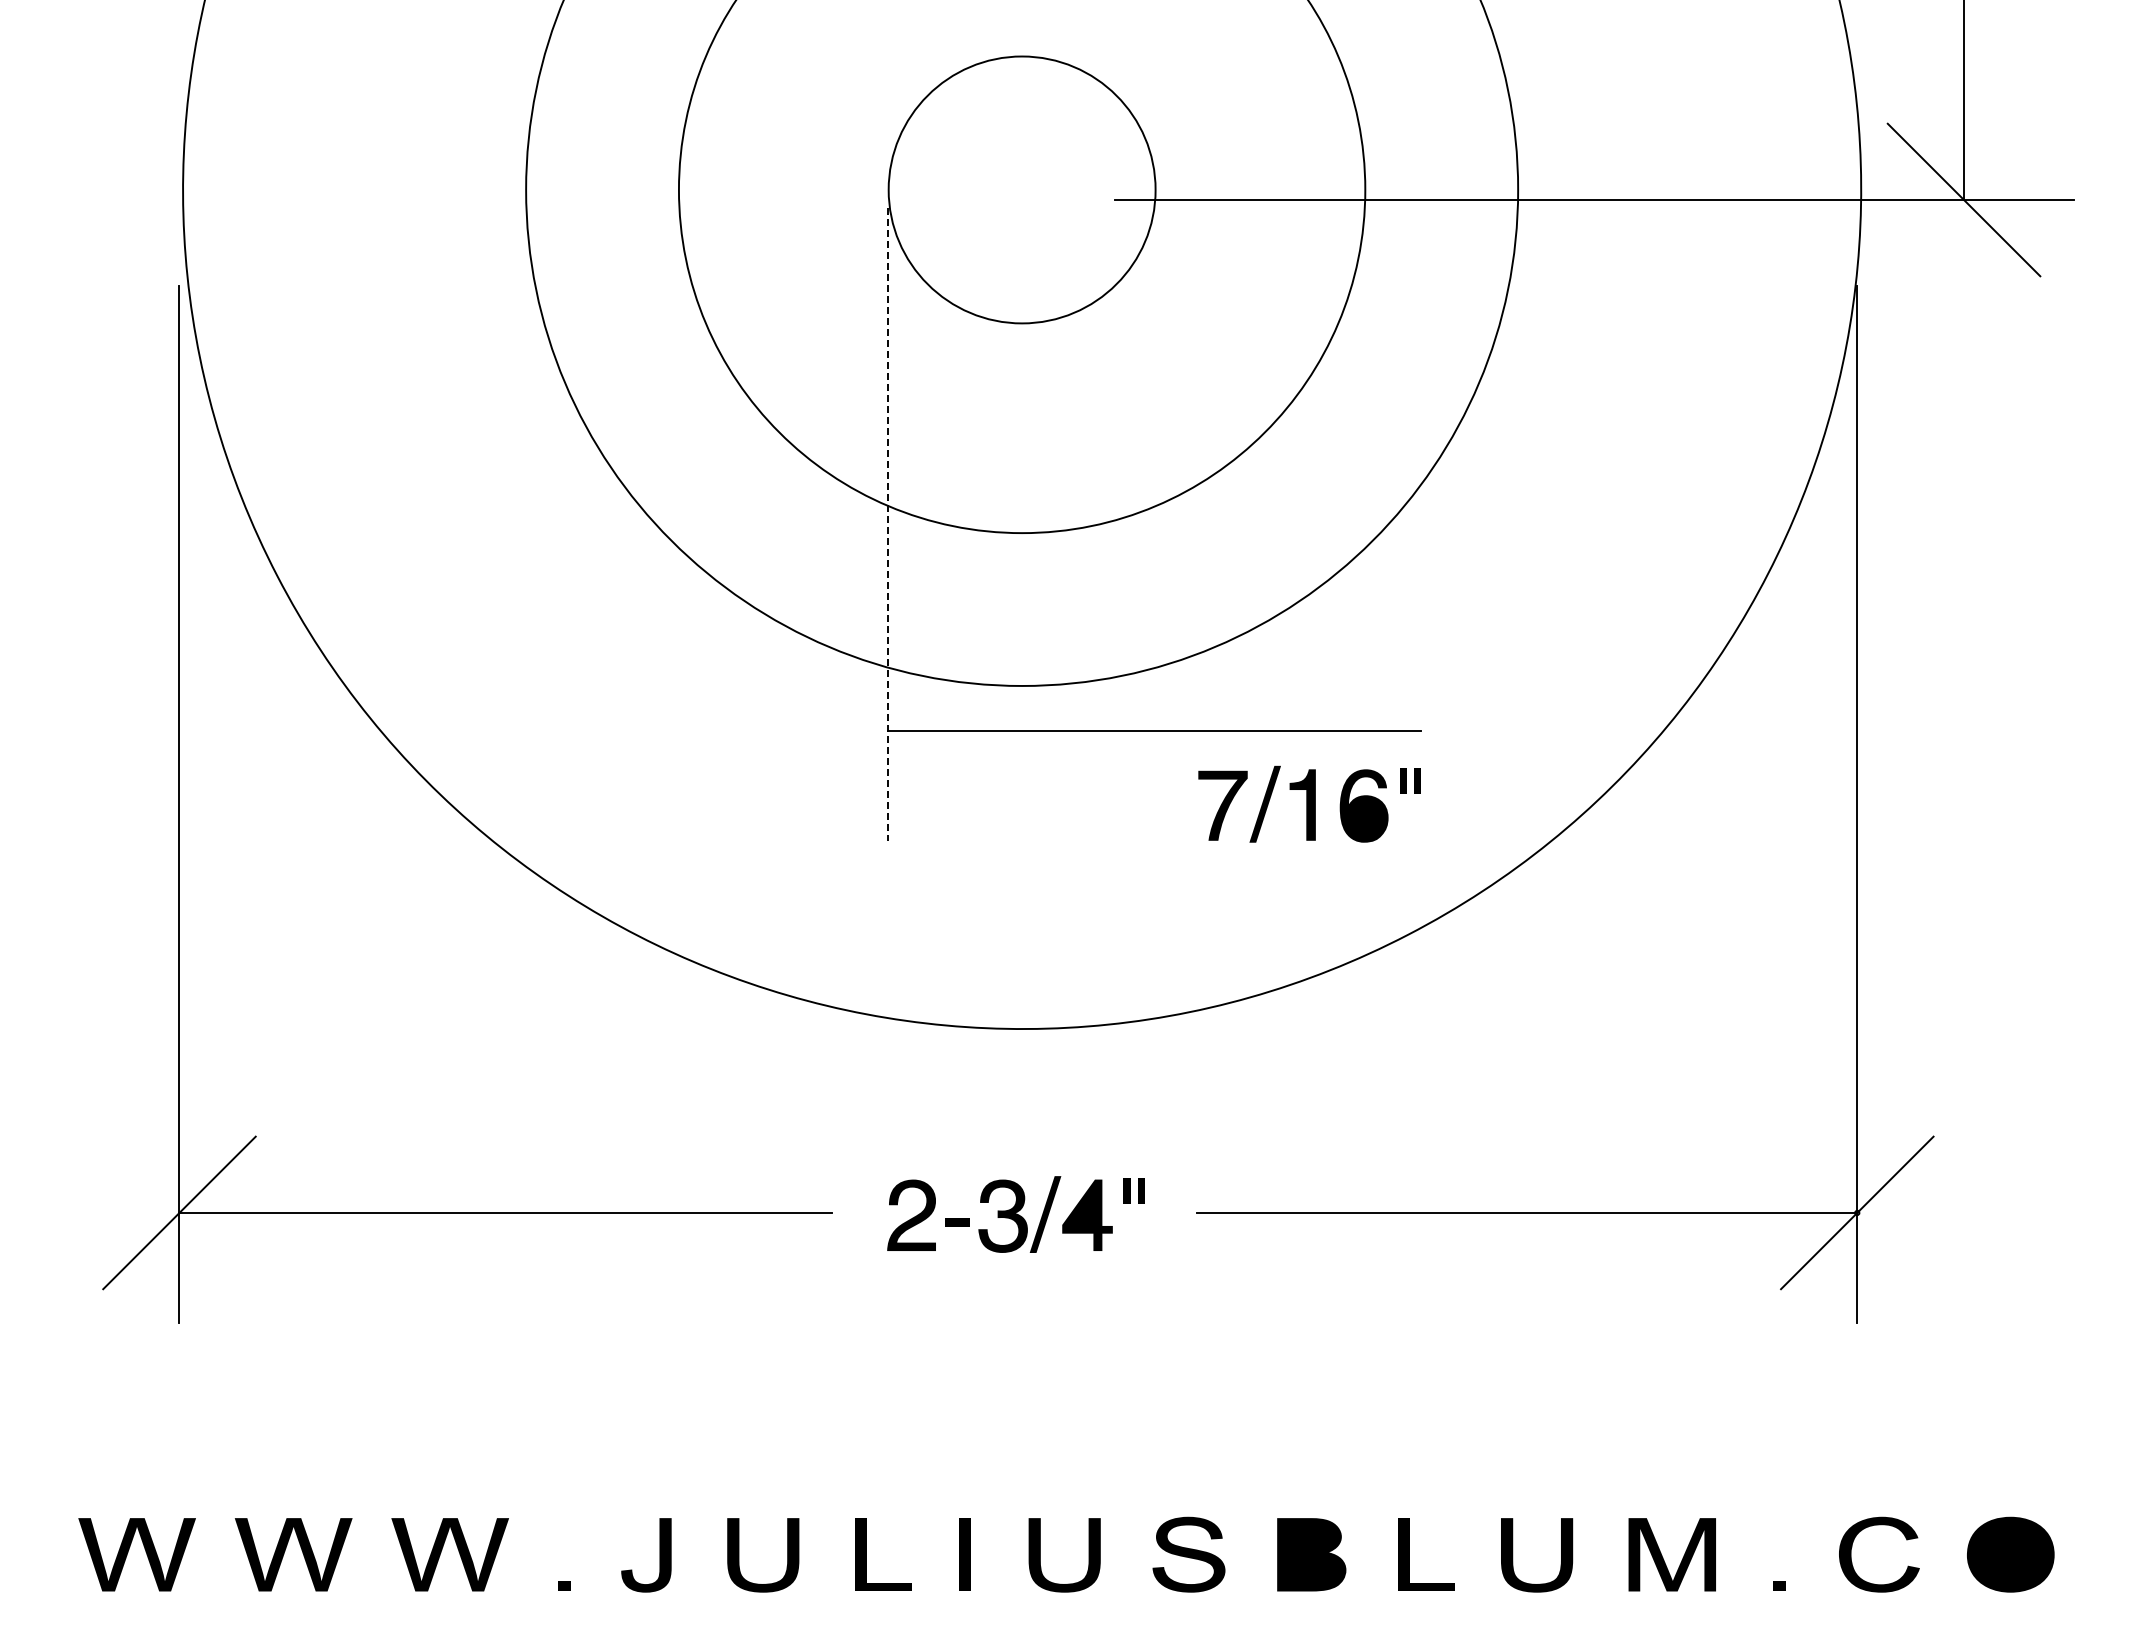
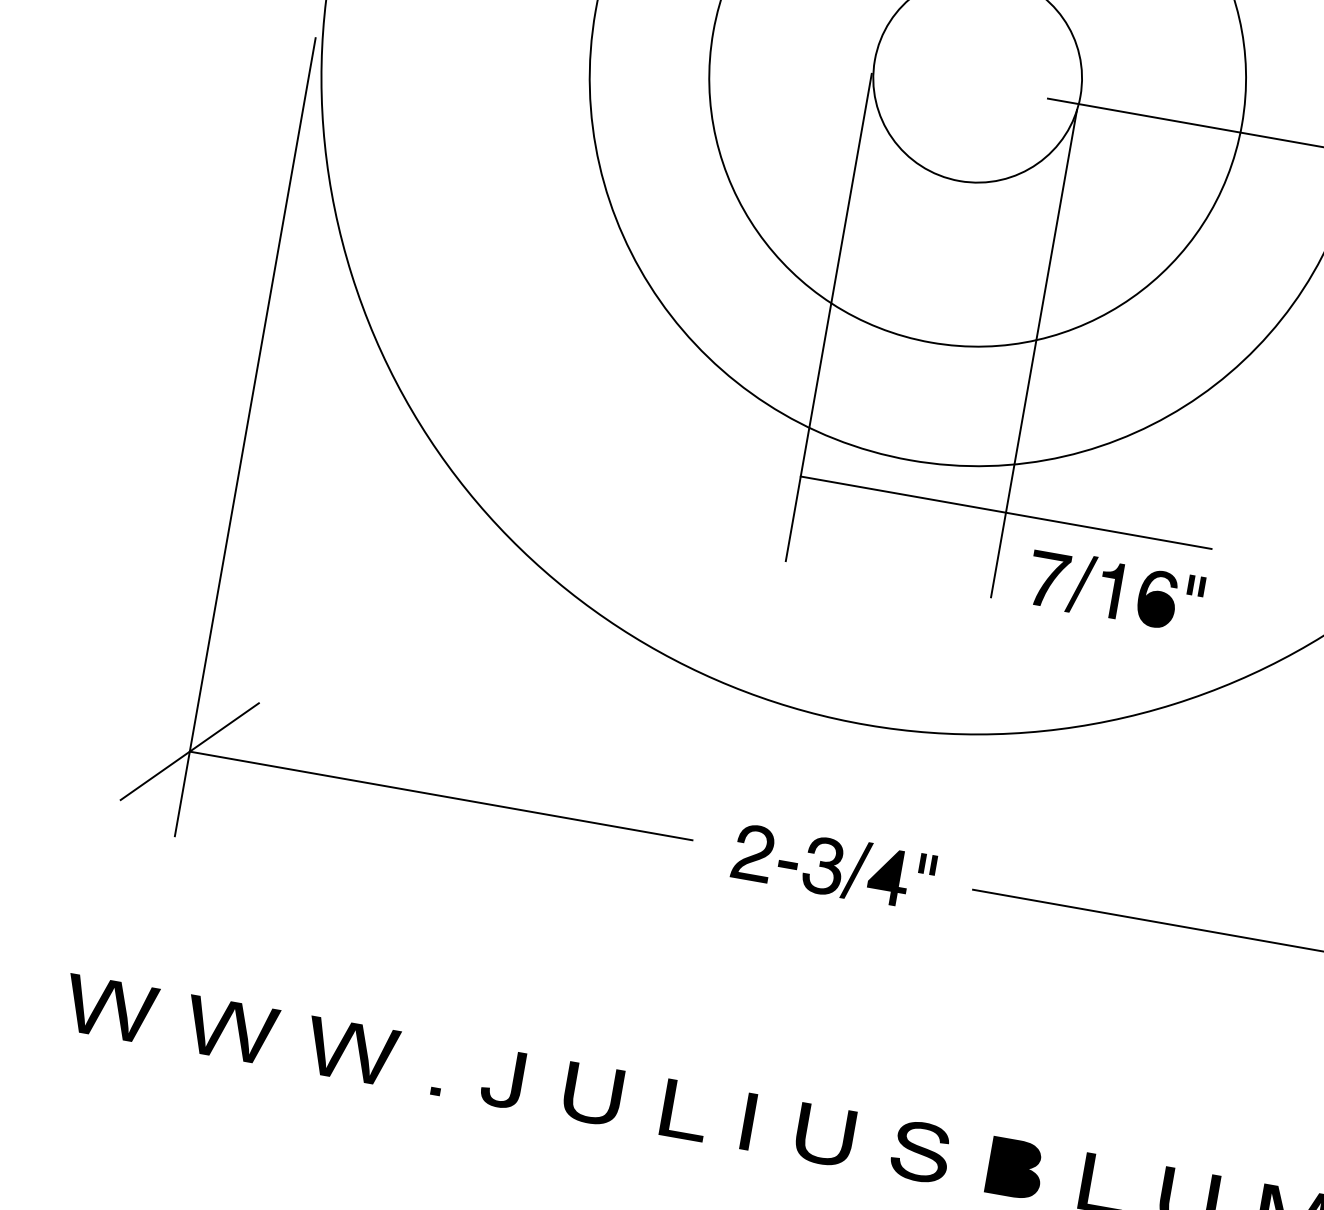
line: (1154, 523) -> (1034, 353), added
line: (887, 524) -> (828, 317), dashed -> solid

